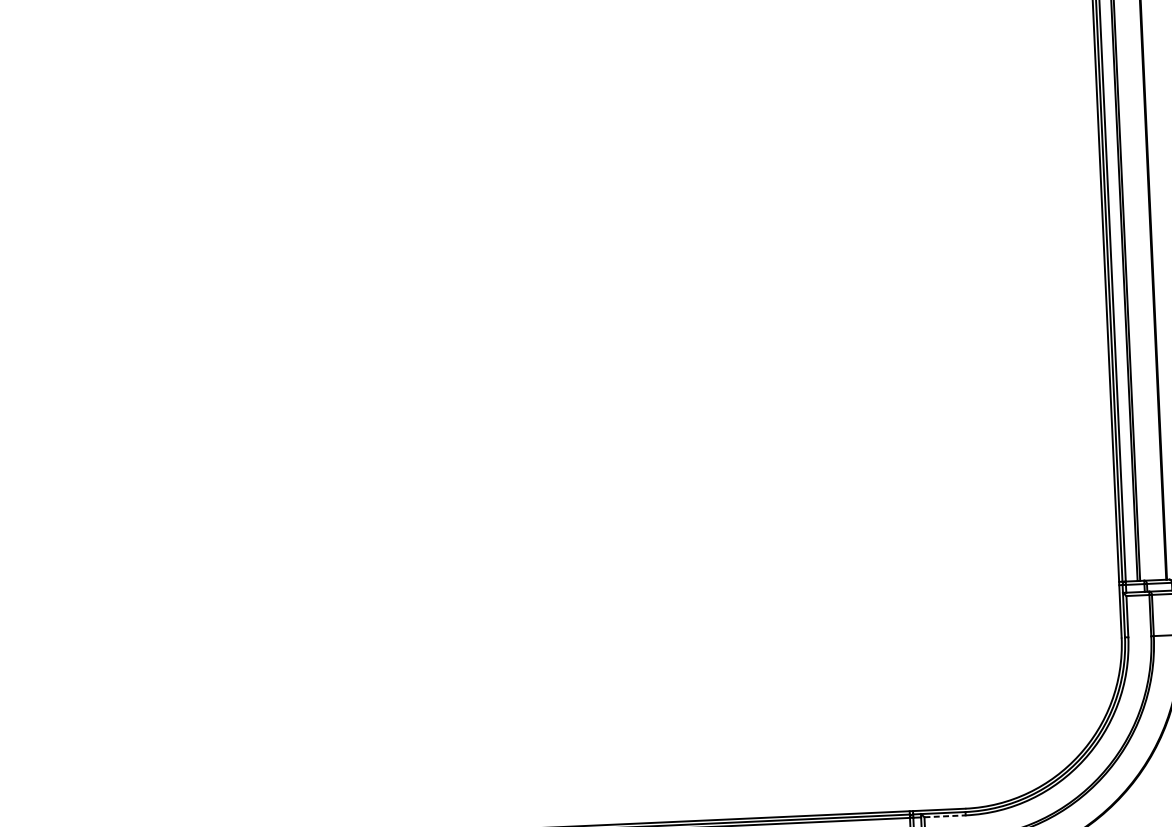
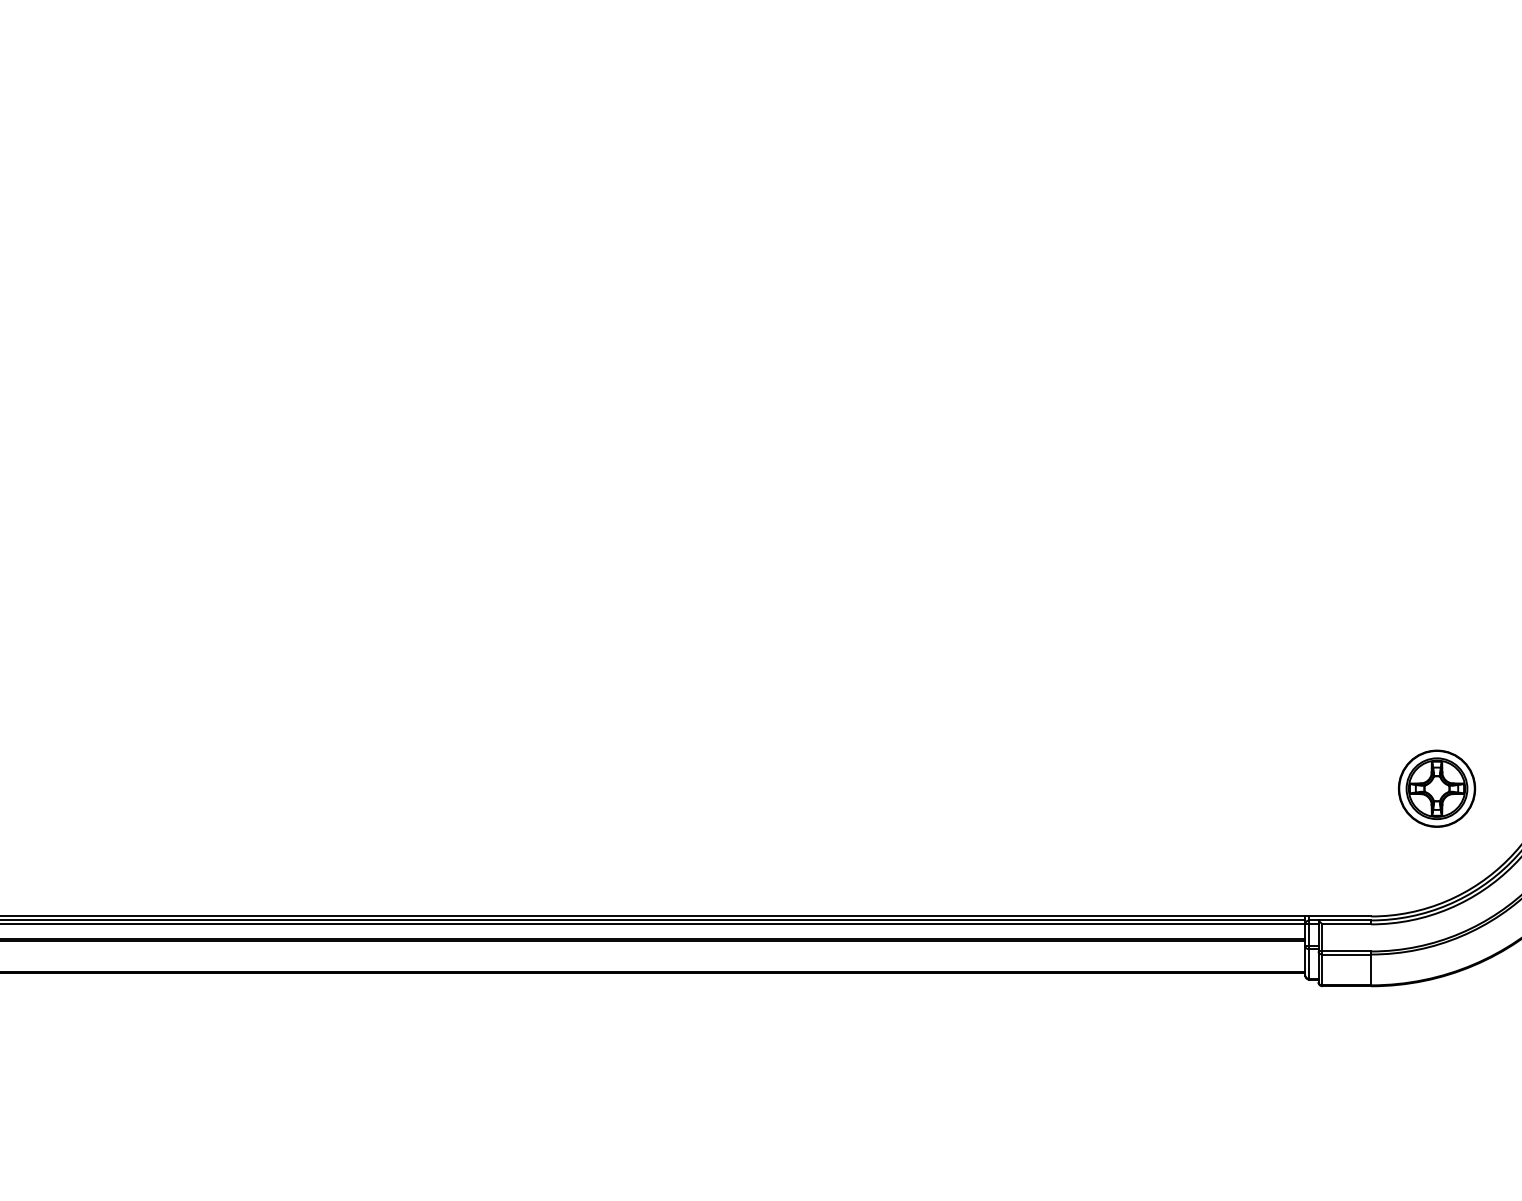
part: (1016, 697) -> (1437, 788), added
line: (945, 816) -> (1347, 924), dashed -> solid

